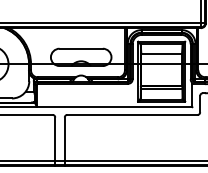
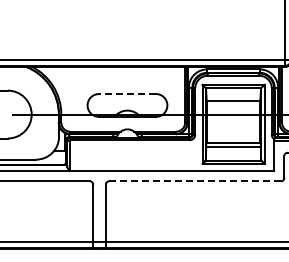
line: (81, 49) -> (127, 94), solid -> dashed
line: (132, 115) -> (195, 181), solid -> dashed

